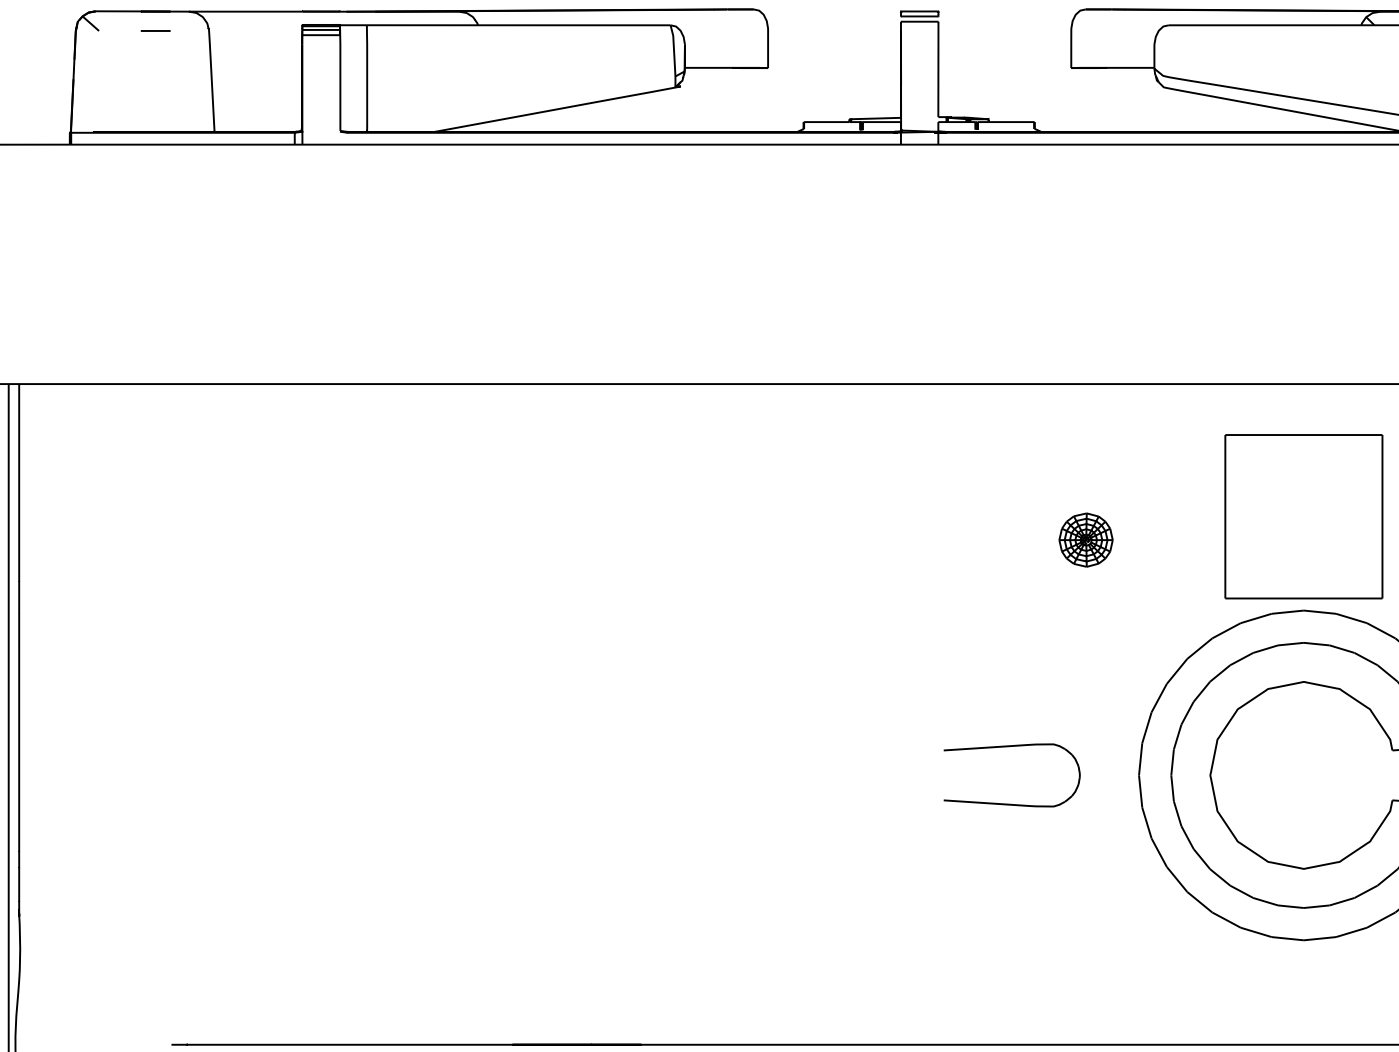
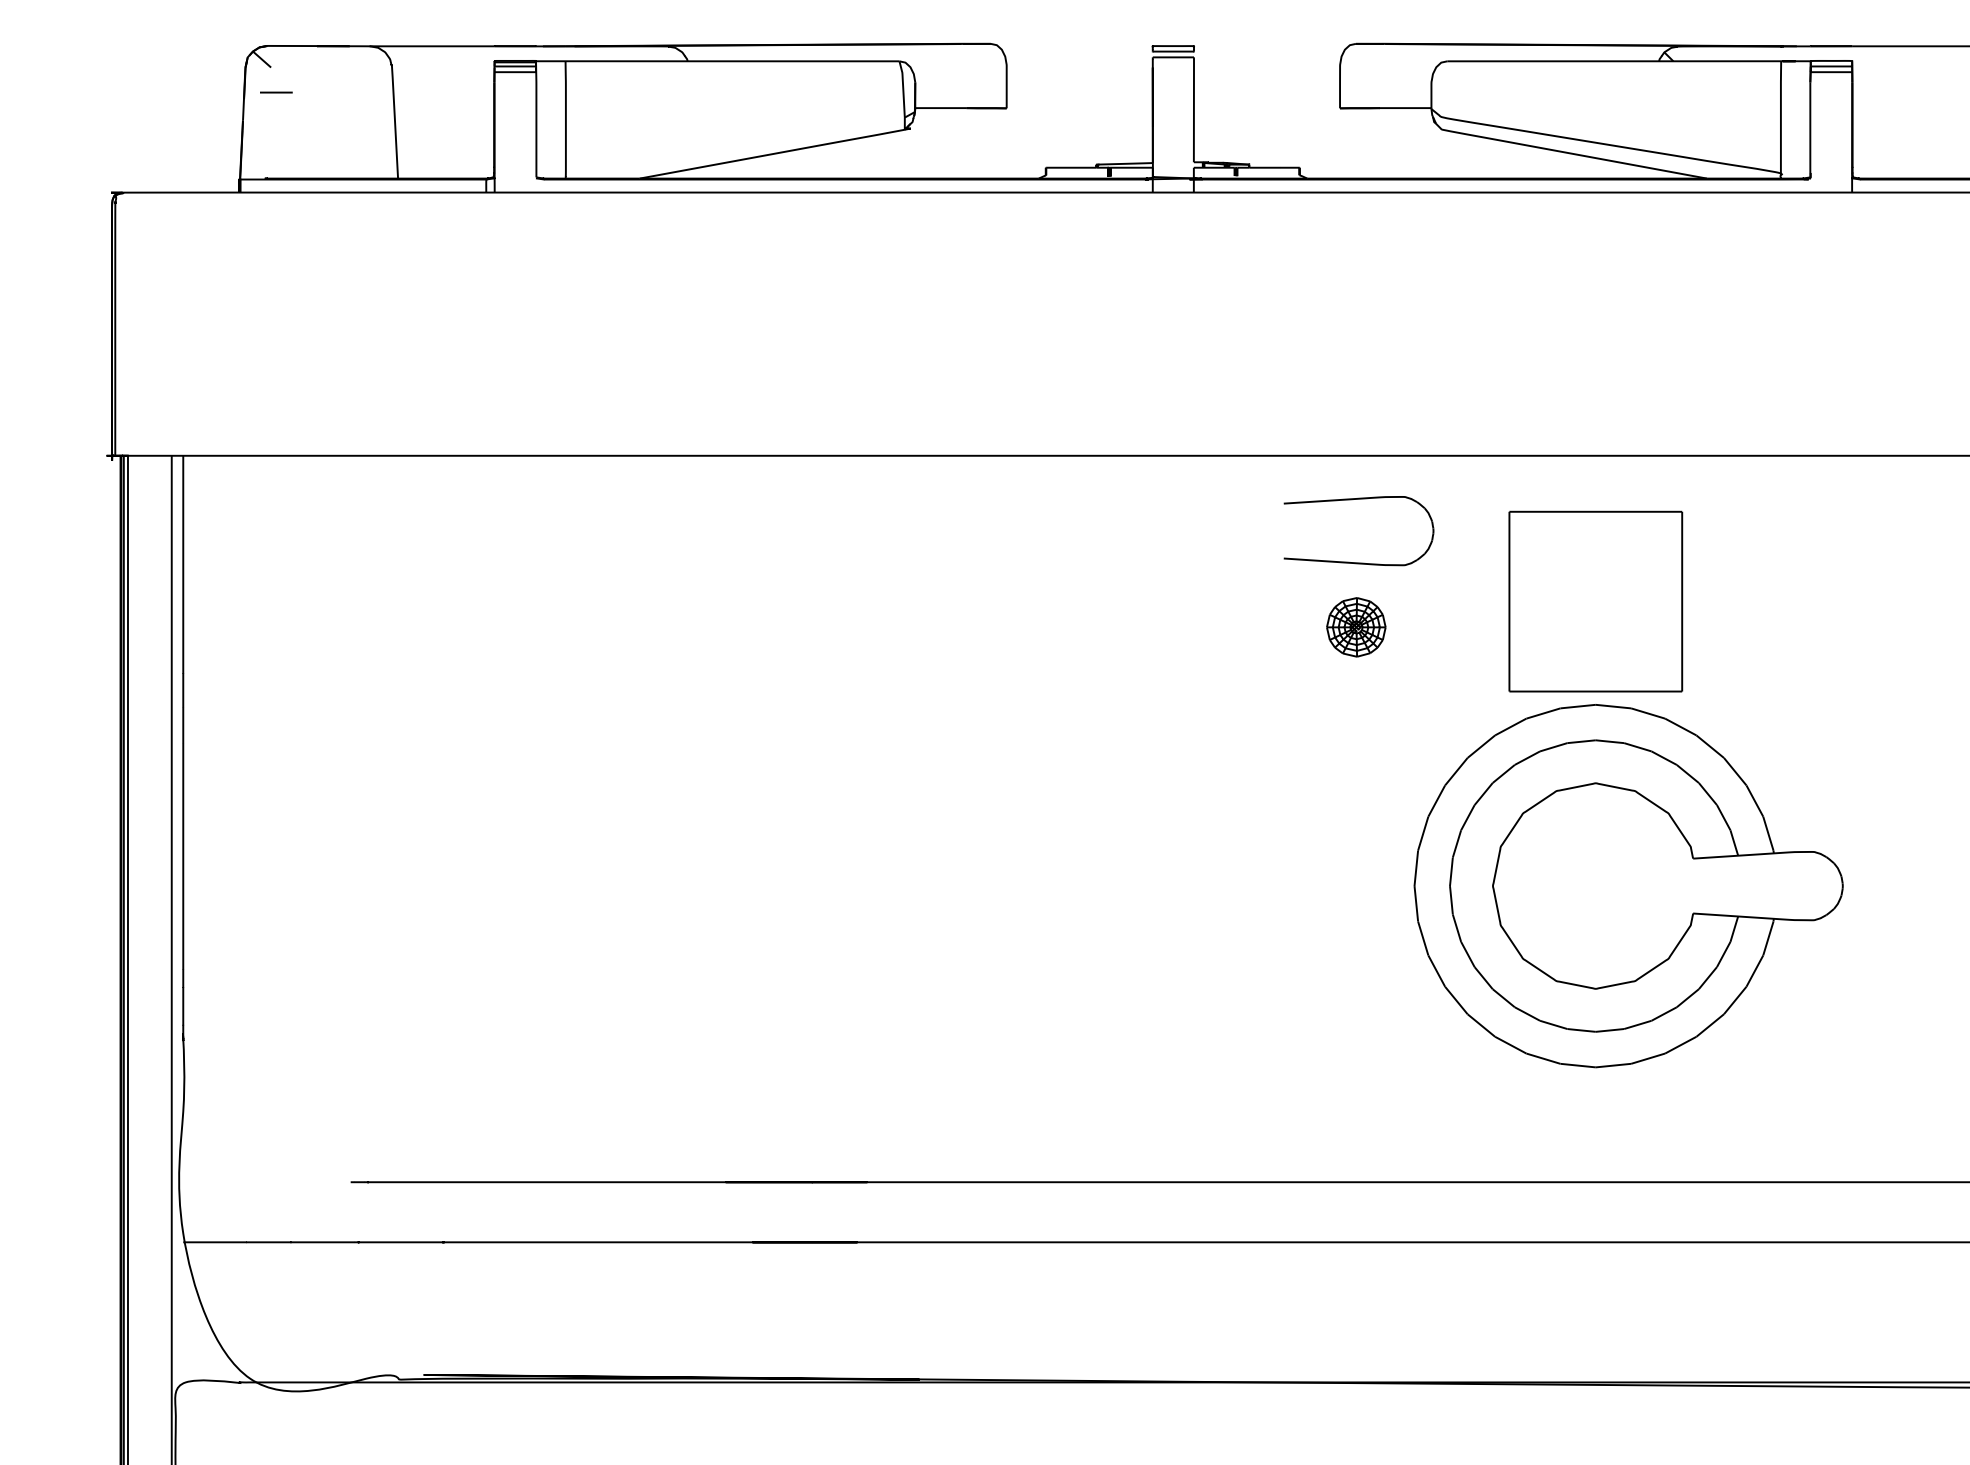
line: (155, 30) -> (276, 92), moved
part: (1011, 803) -> (1358, 562), moved

